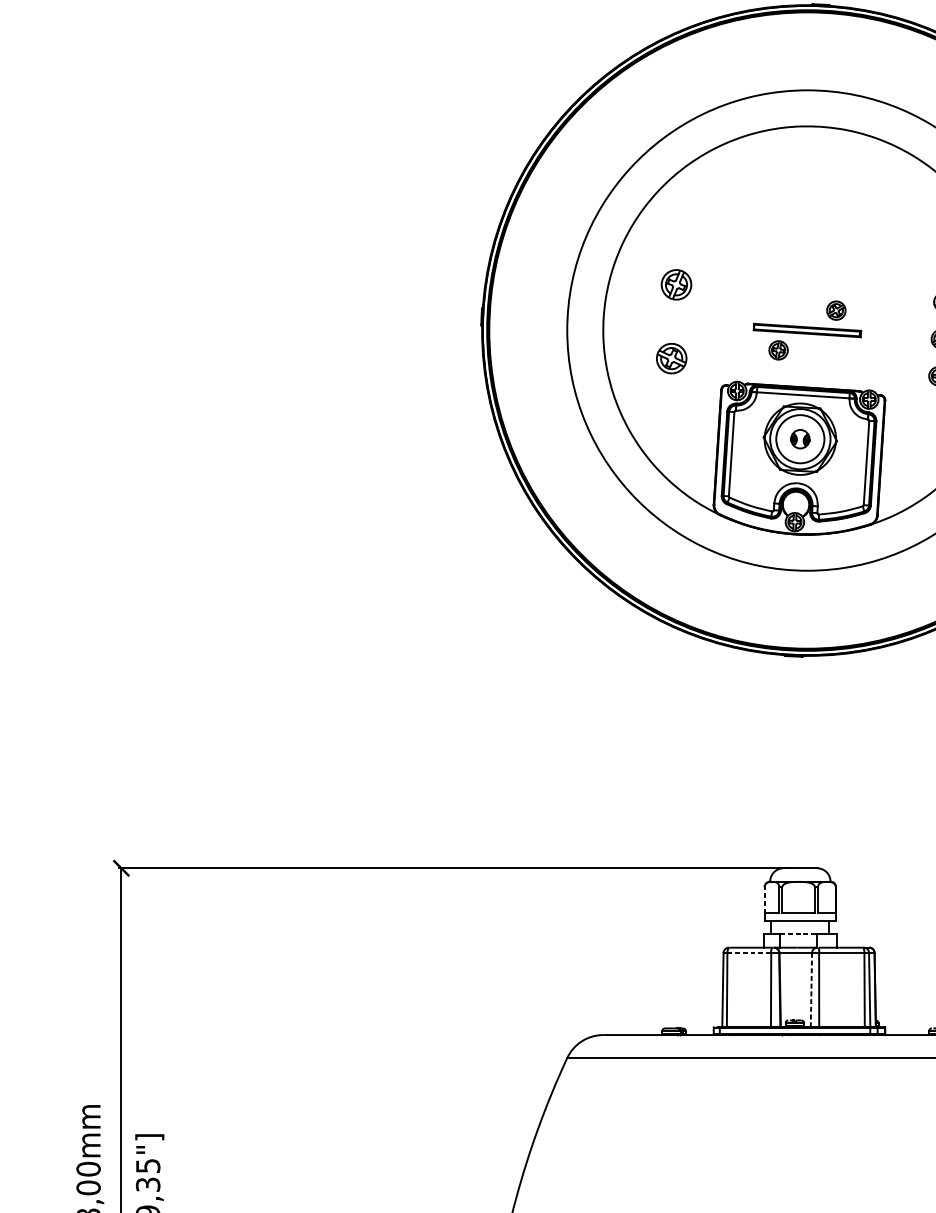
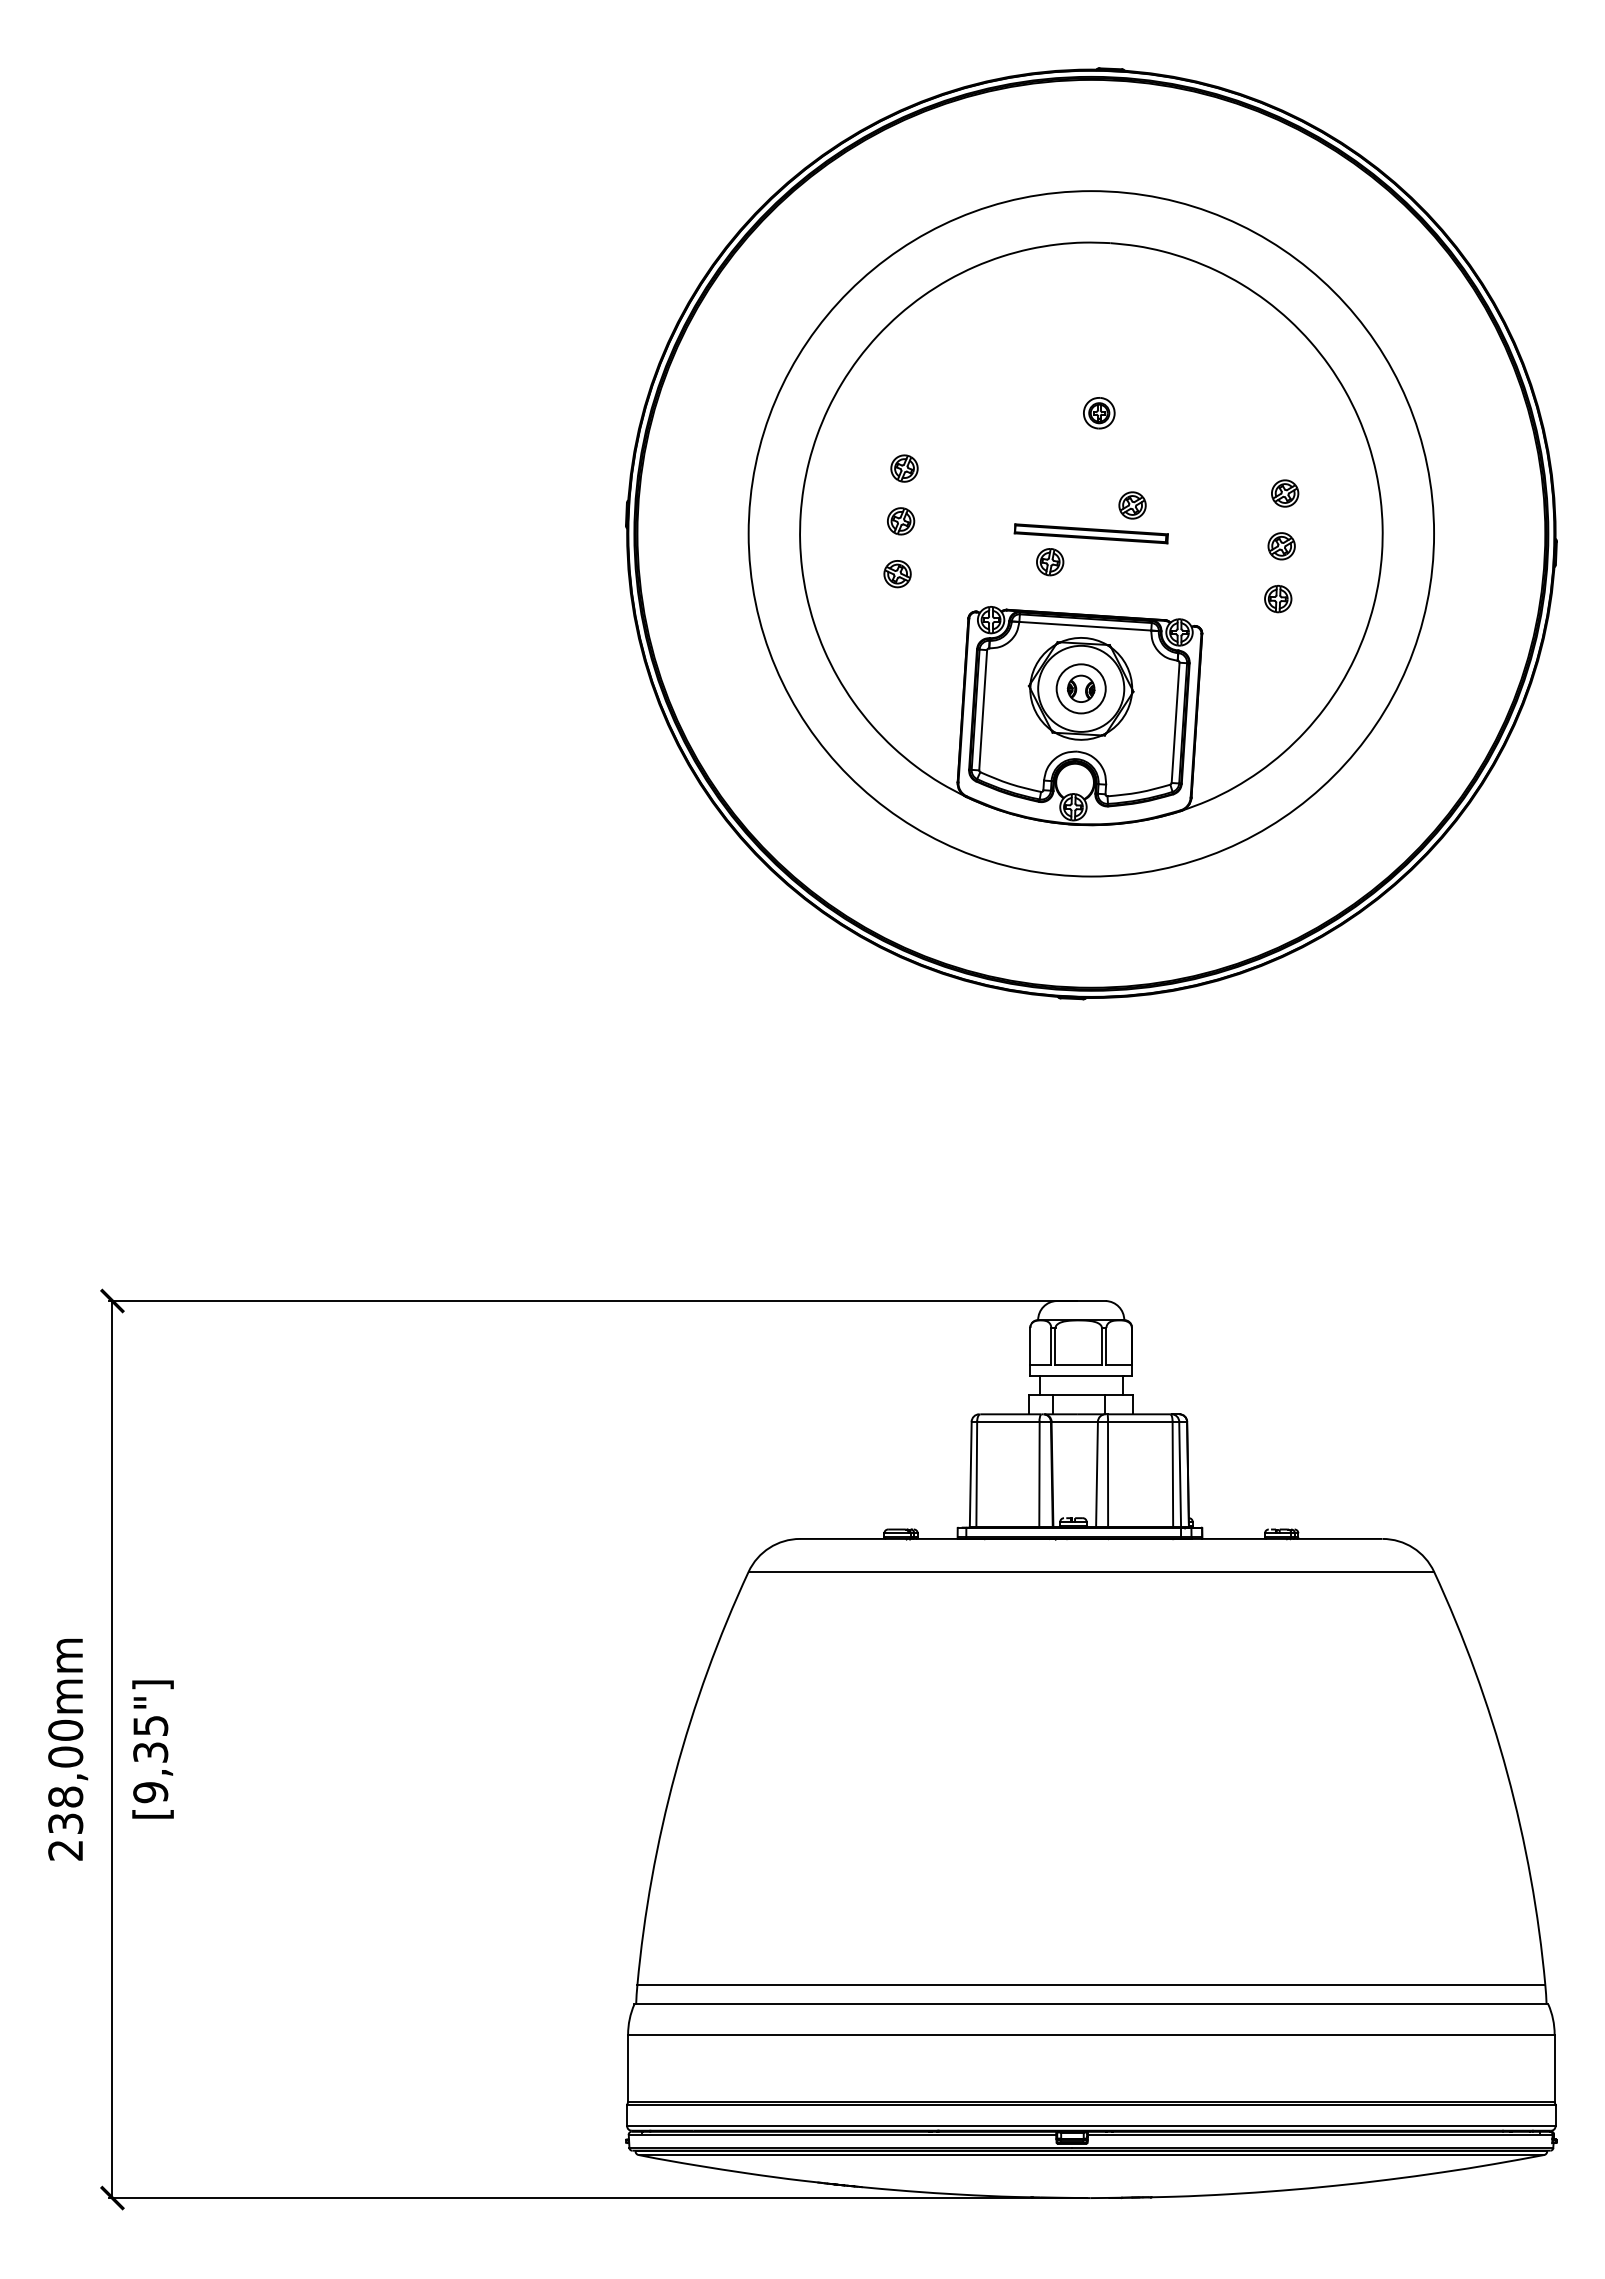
part: (813, 246) -> (1099, 413), added
part: (676, 284) -> (904, 468), size x0.62
part: (674, 321) -> (901, 521), added
part: (671, 359) -> (897, 574), size x0.62
circle: (799, 438) -> (1080, 688), size x0.71
line: (764, 900) -> (1030, 1346), dashed -> solid
line: (799, 933) -> (1079, 1394), dashed -> solid
line: (749, 952) -> (1008, 1421), dashed -> solid
line: (811, 989) -> (1097, 1474), dashed -> solid

